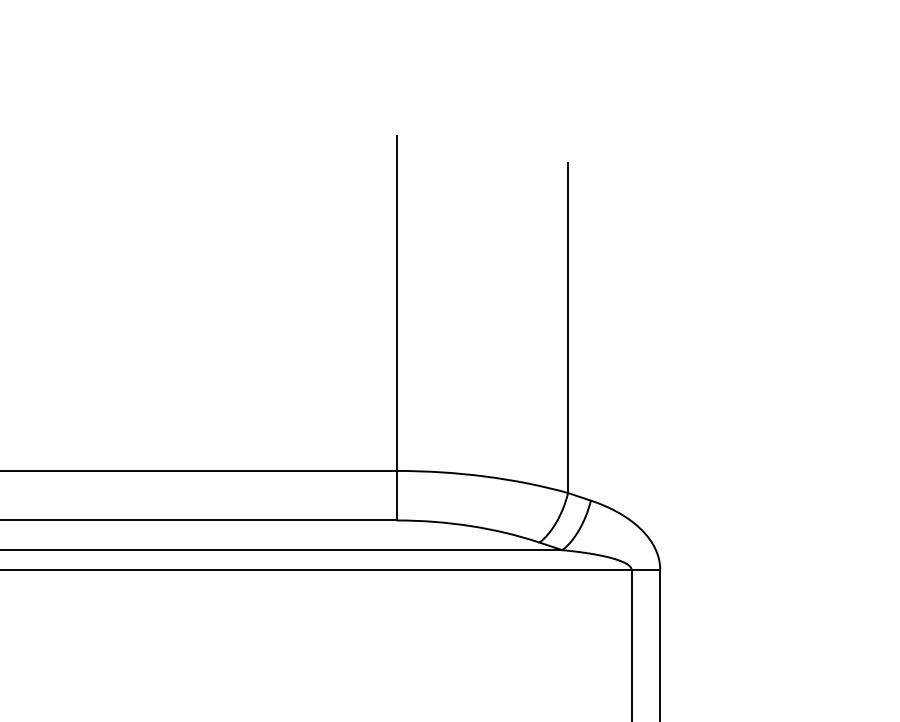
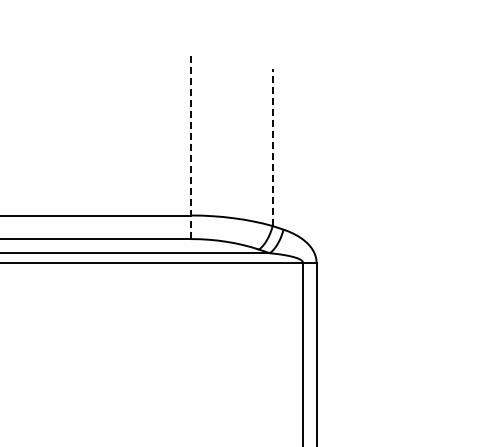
line: (395, 328) -> (190, 147), solid -> dashed
line: (567, 328) -> (272, 147), solid -> dashed

